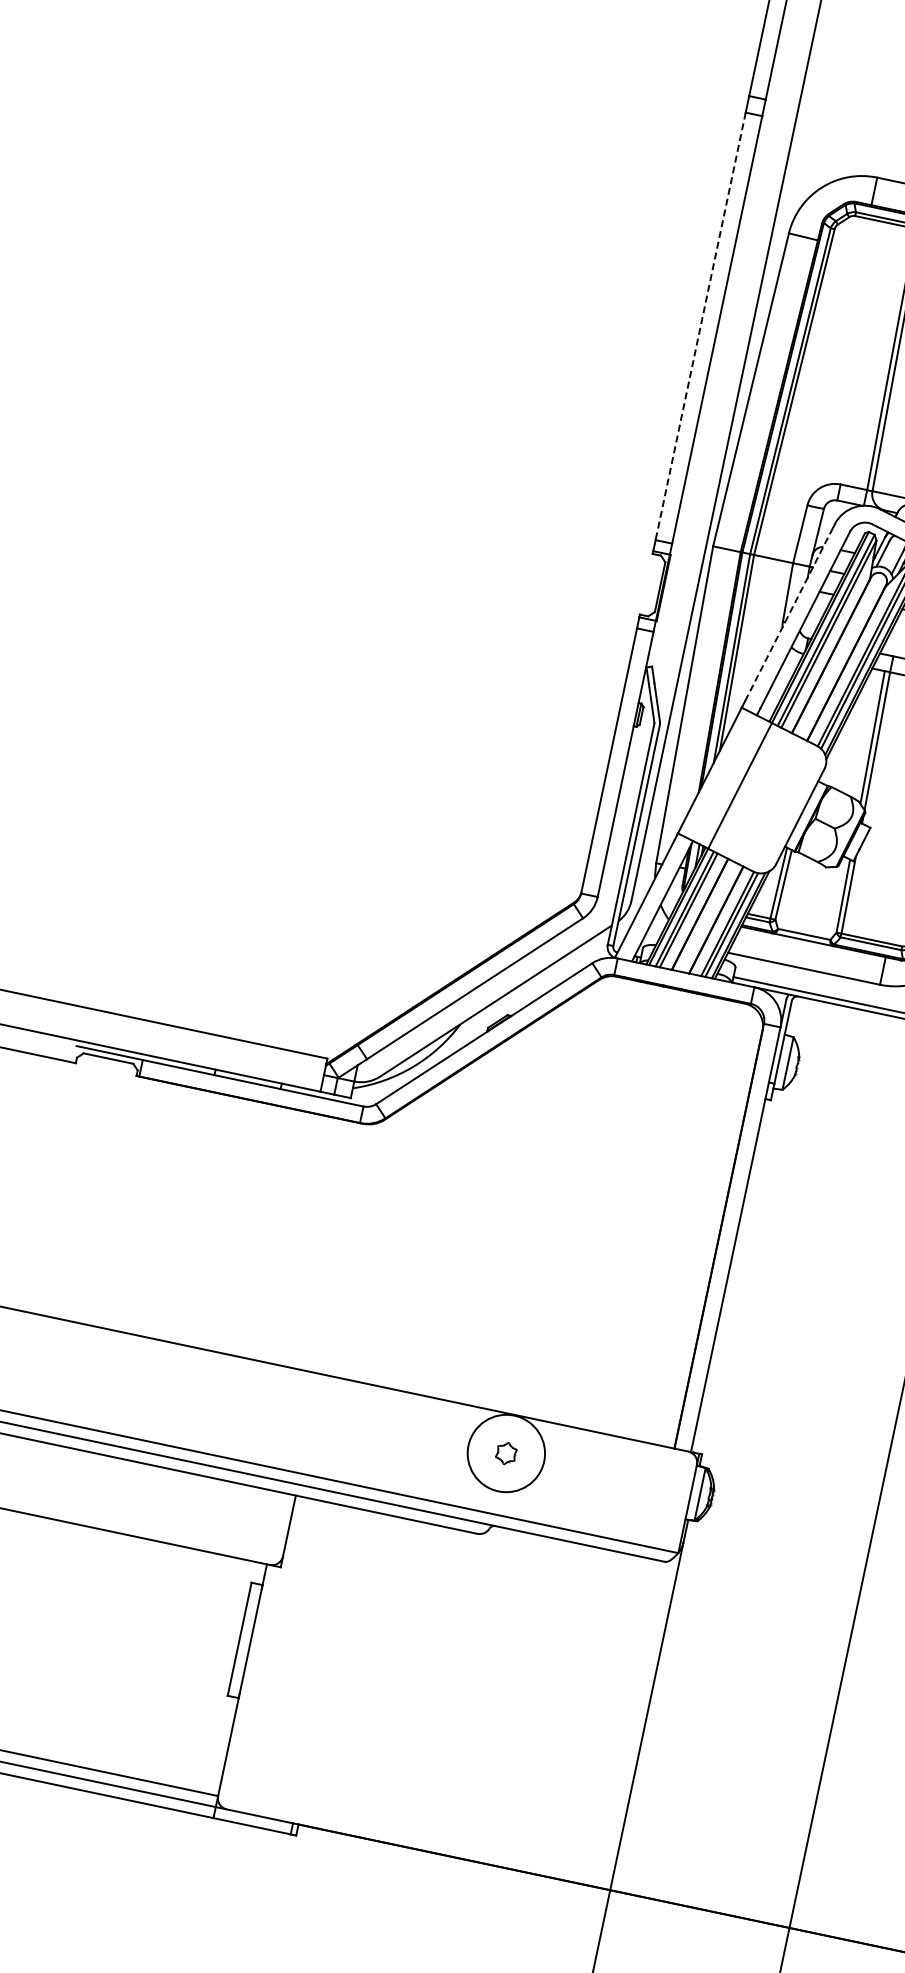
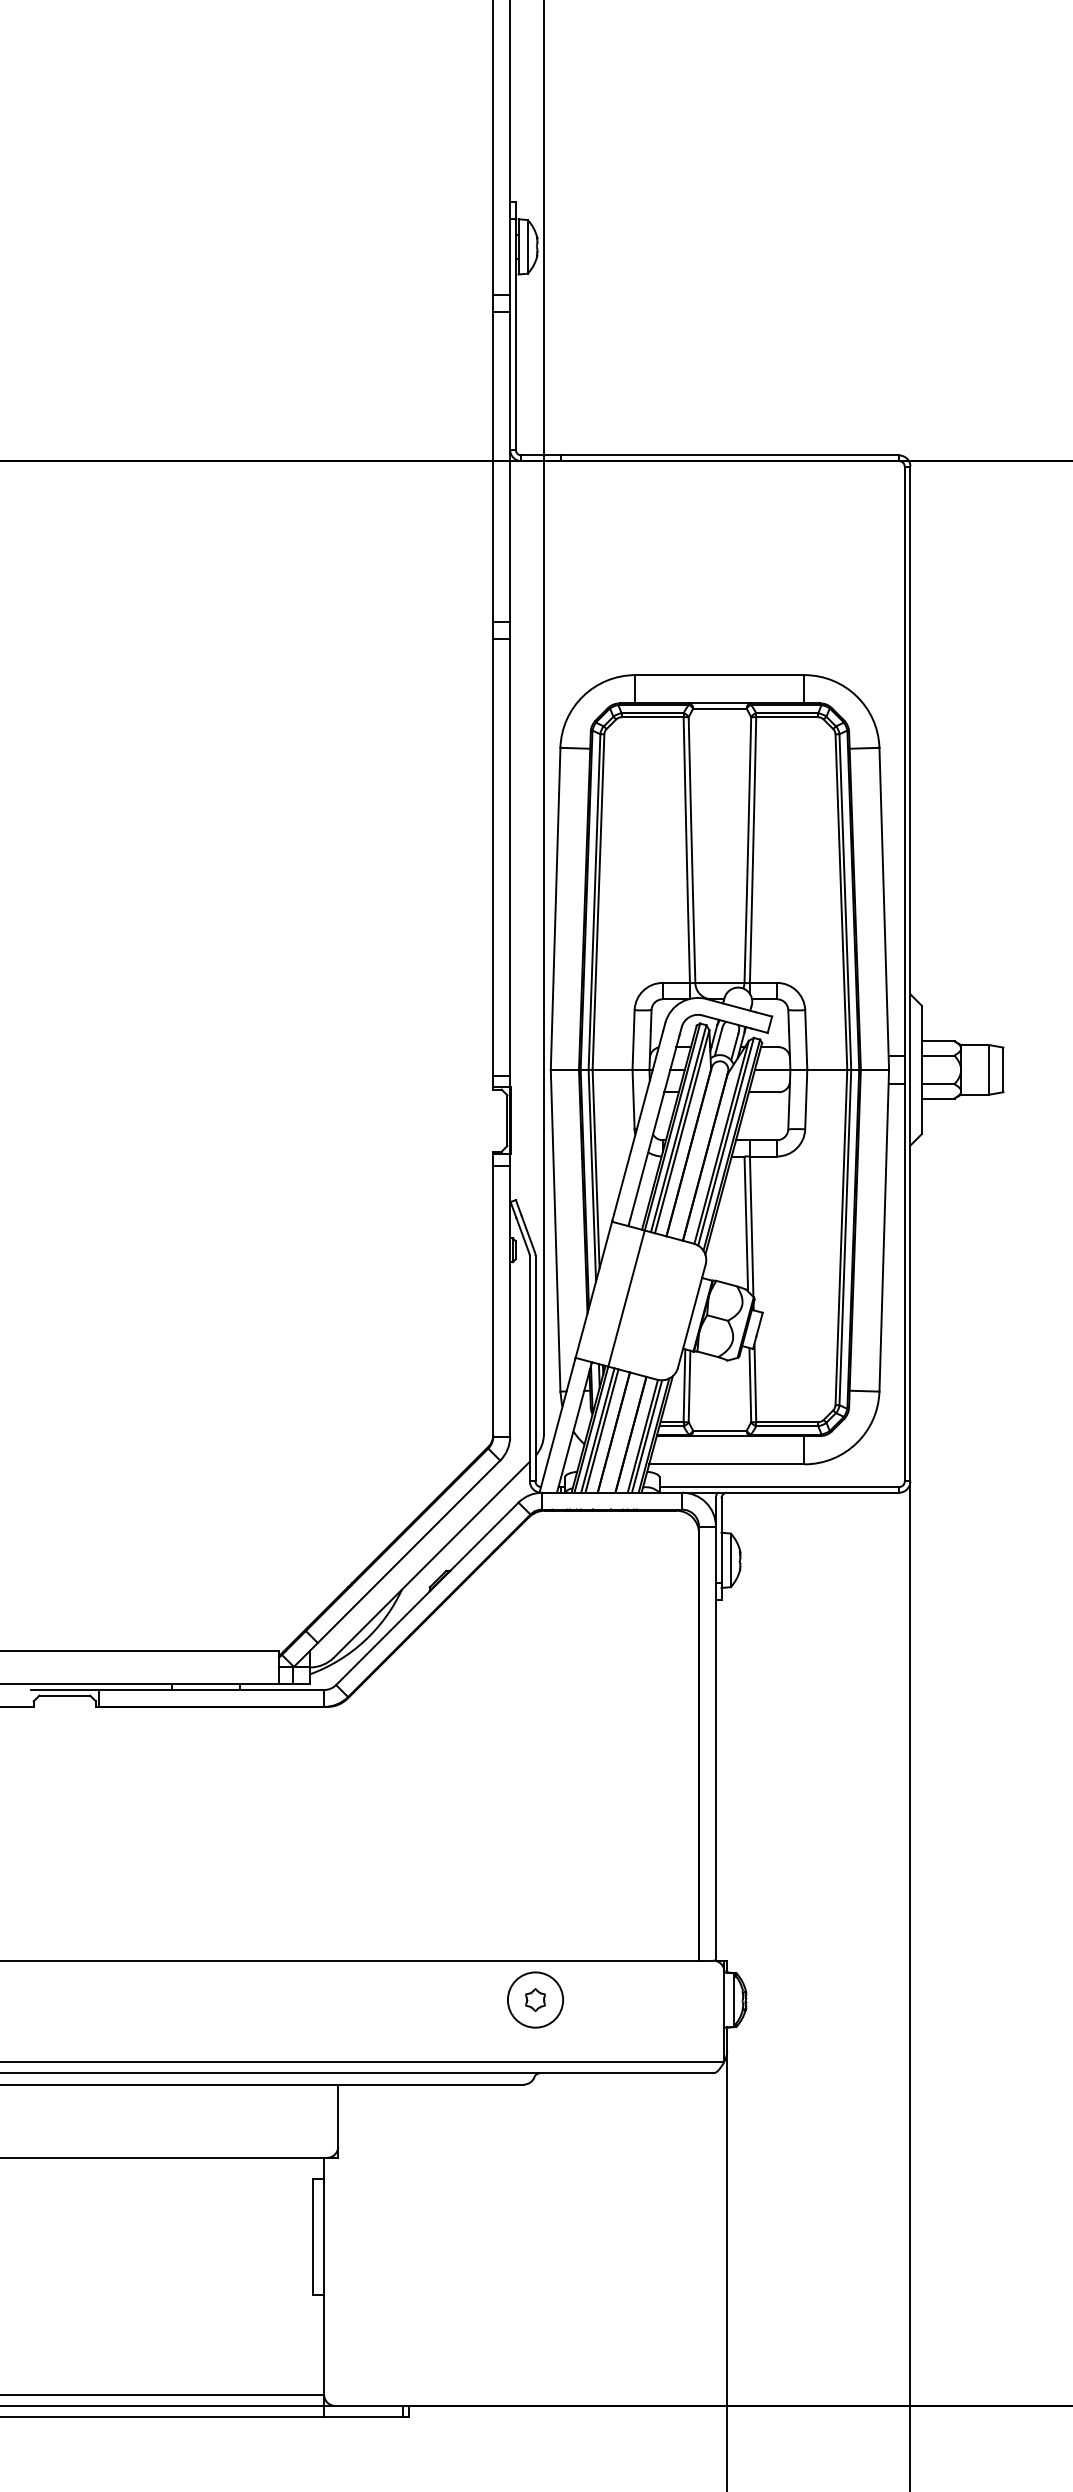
line: (700, 326) -> (493, 857), dashed -> solid
line: (788, 616) -> (638, 1122), dashed -> solid
circle: (506, 1452) -> (535, 1999), size x0.71

